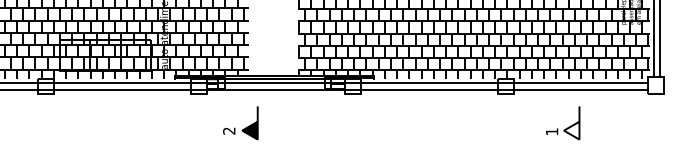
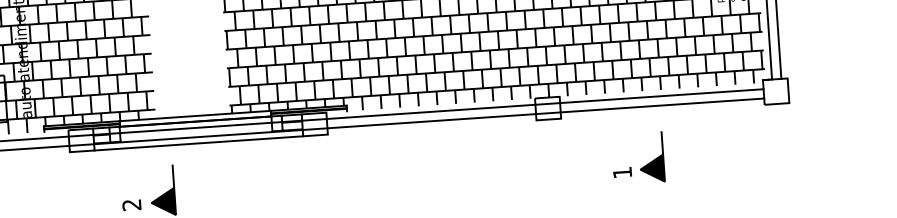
line: (275, 93) -> (198, 143), added
fill: (571, 130) -> (651, 168), added

